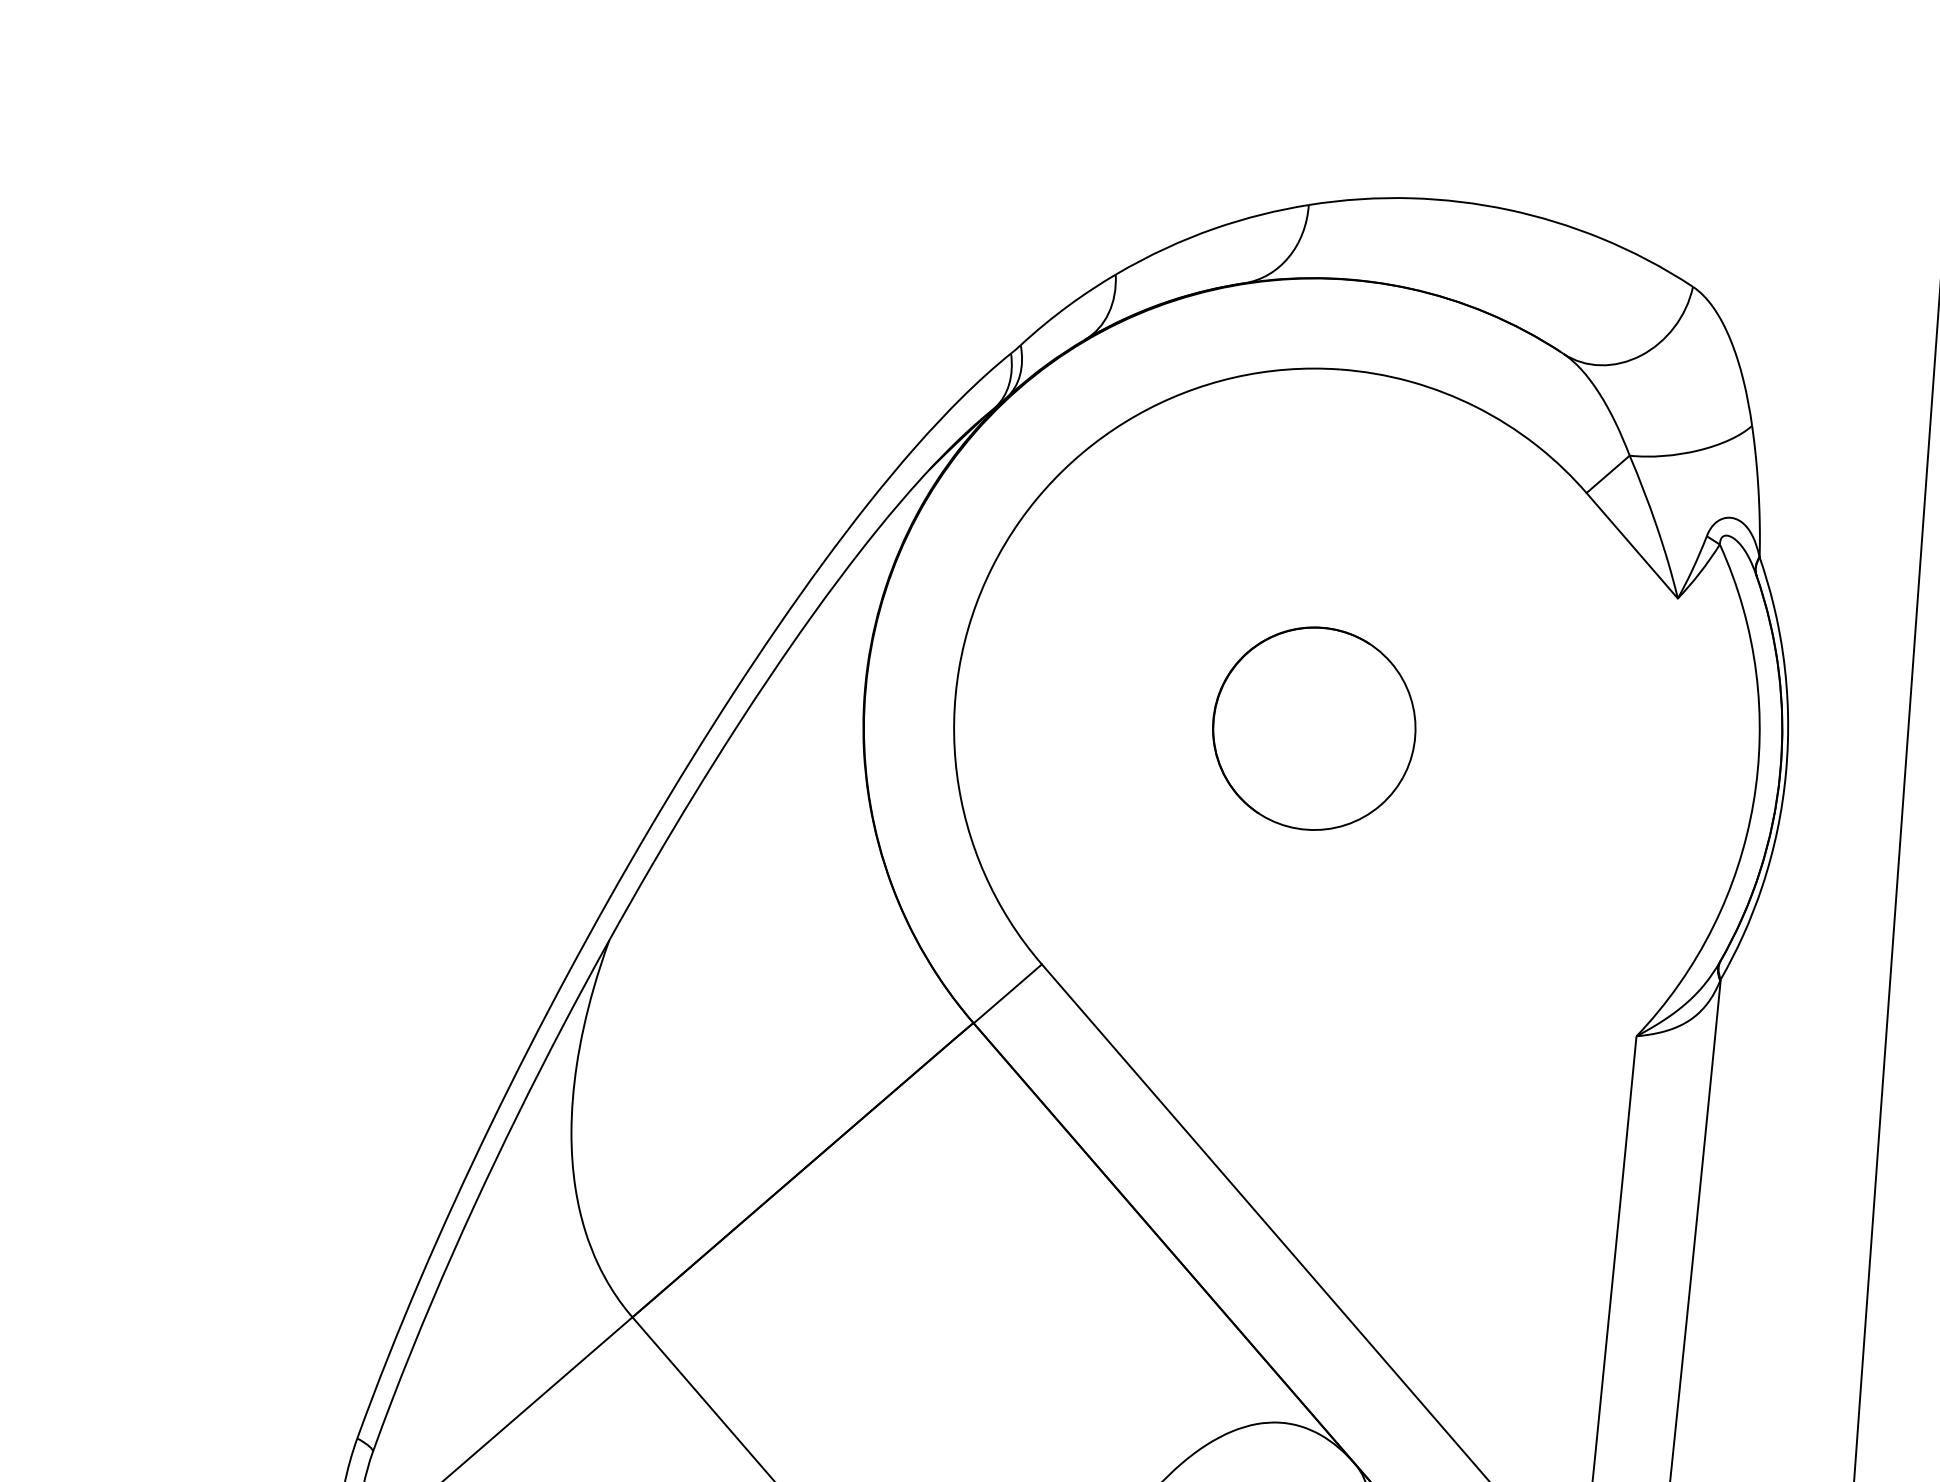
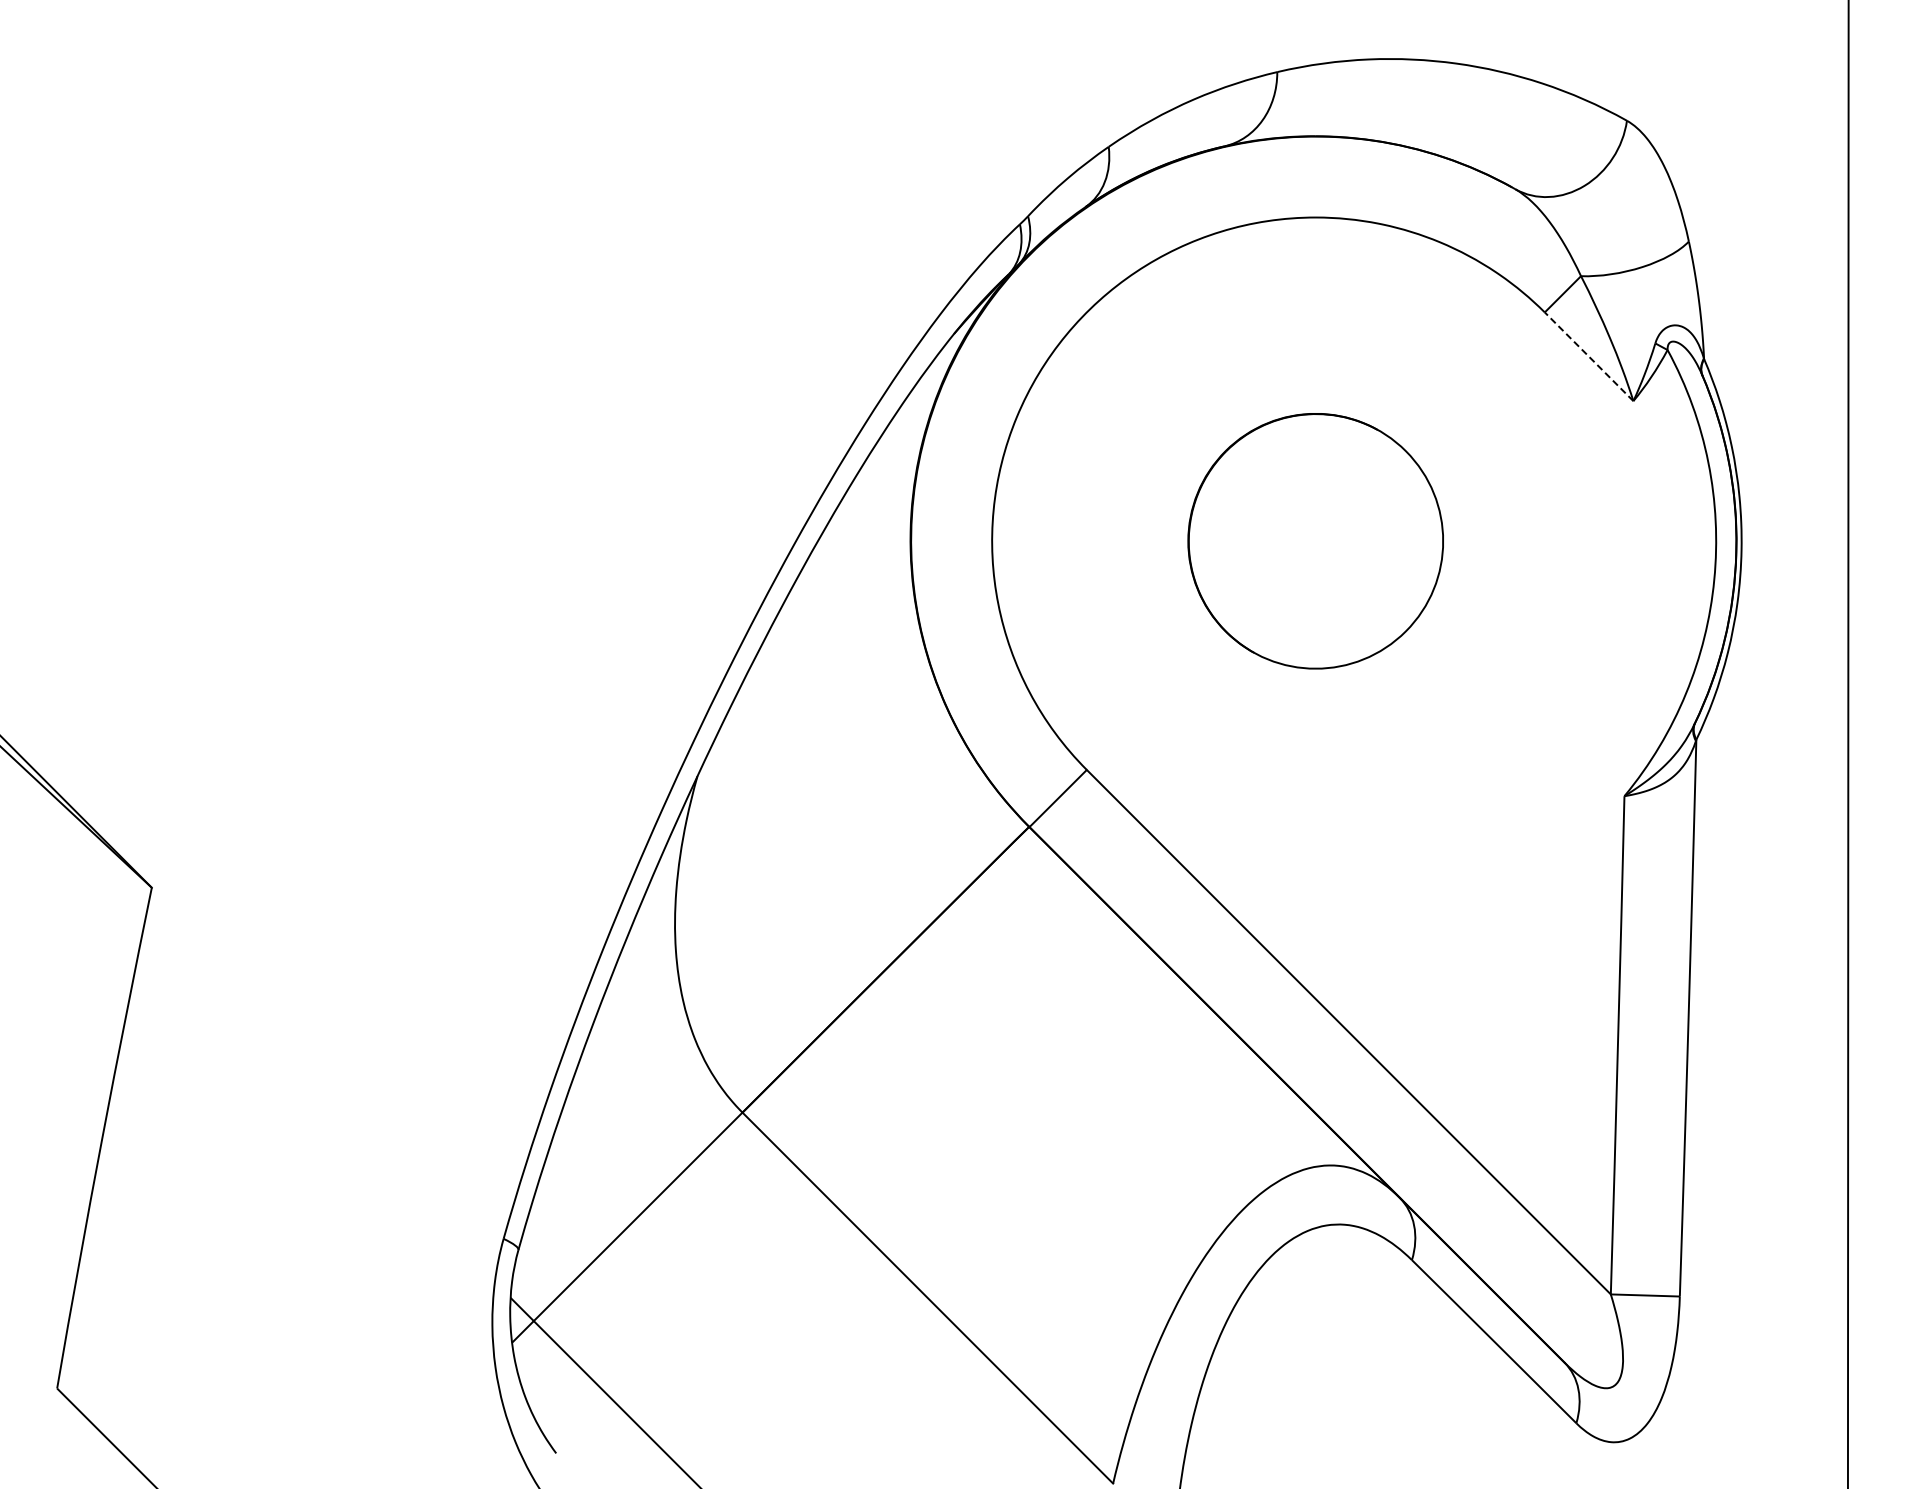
line: (1632, 545) -> (1589, 356), solid -> dashed
part: (1313, 727) -> (1315, 540), size x1.4

